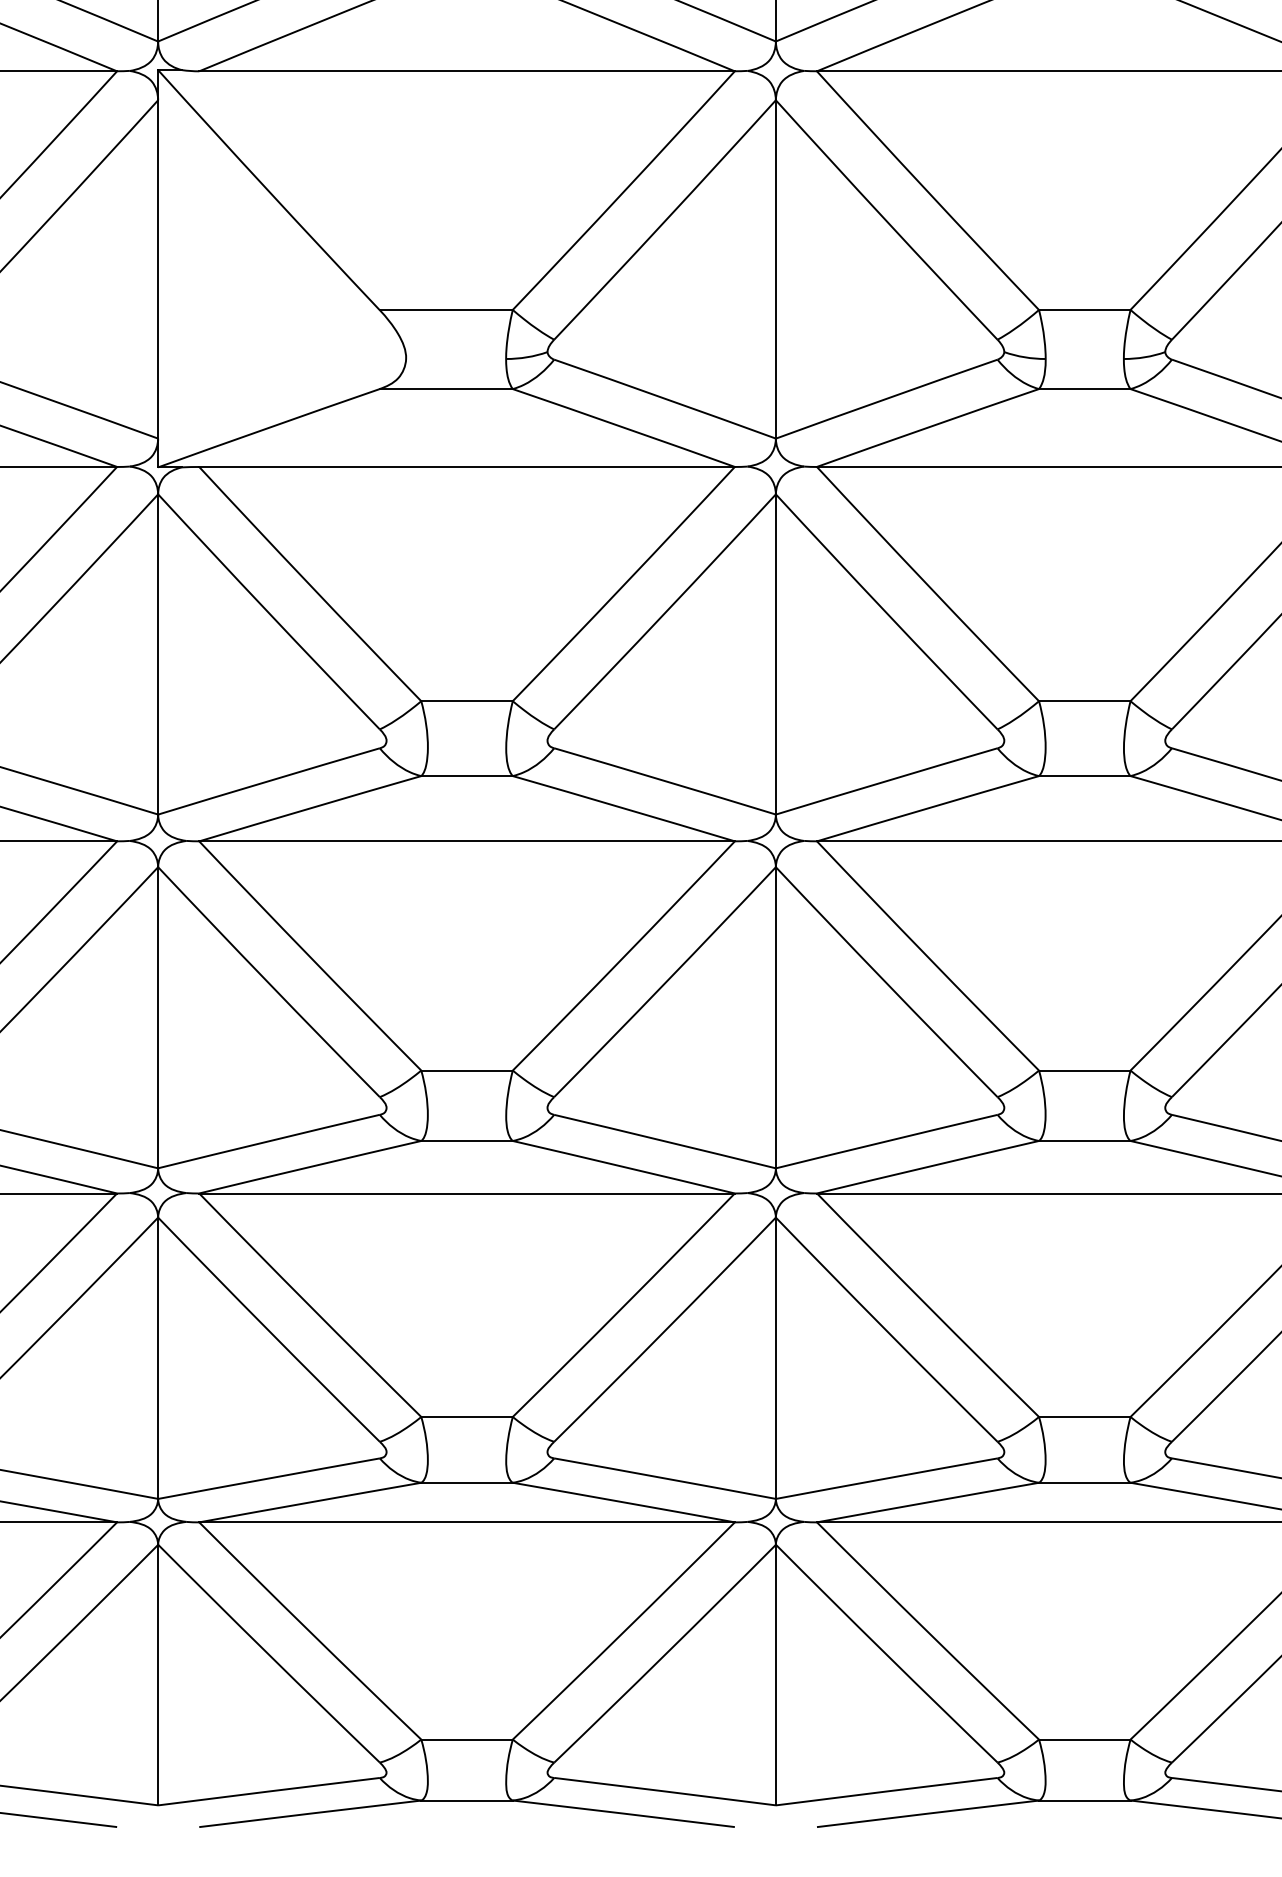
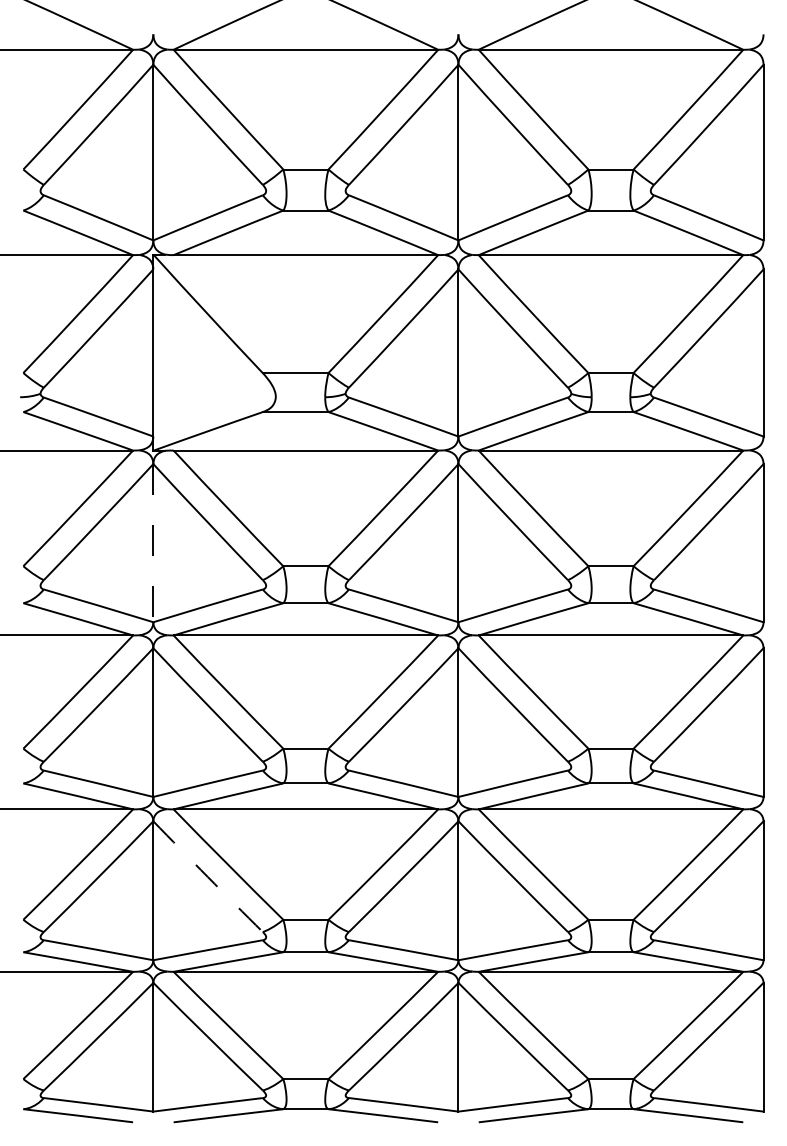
line: (158, 655) -> (153, 543), solid -> dashed
arc: (267, 1329) -> (207, 876), solid -> dashed

